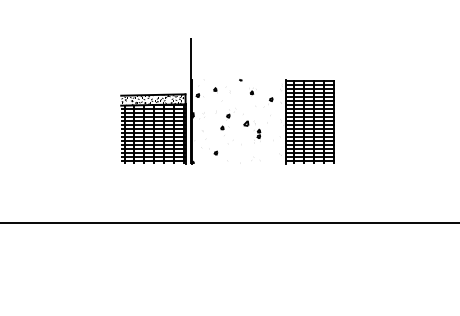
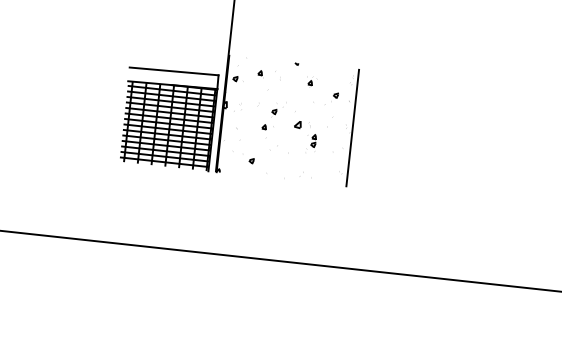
hatch: (153, 99) -> (173, 77), removed
hatch: (310, 121) -> (386, 131), removed

